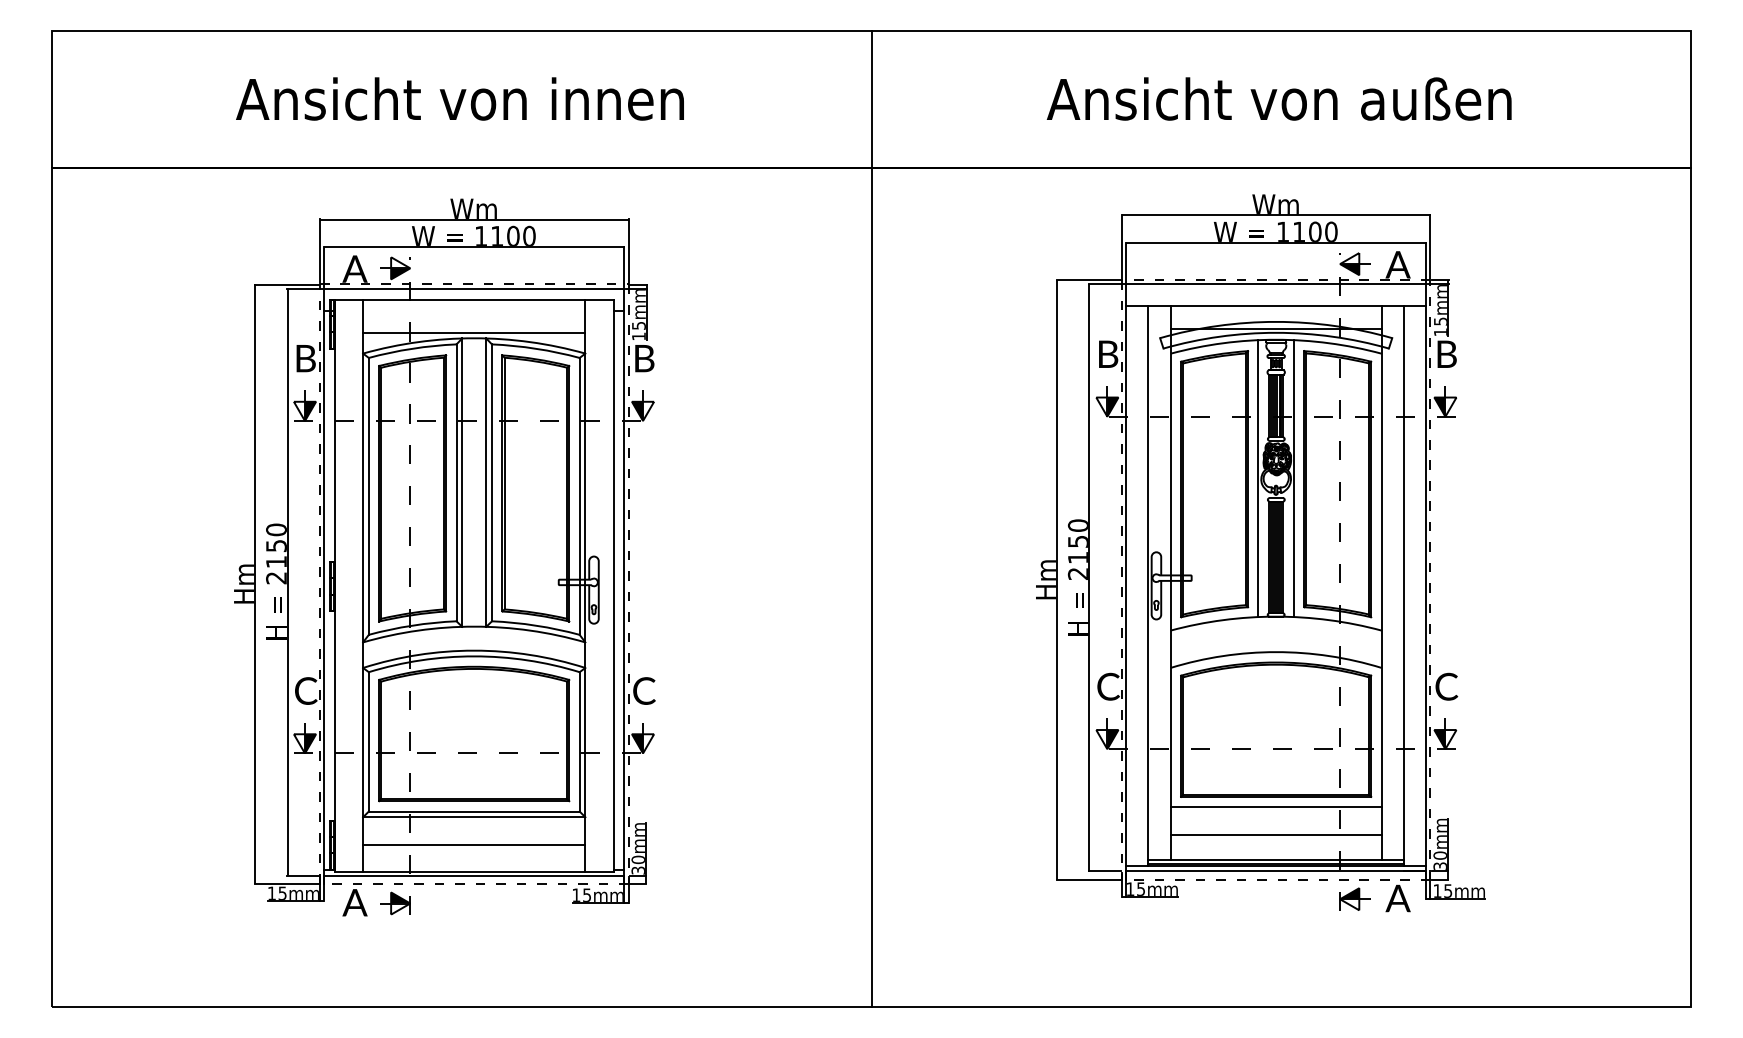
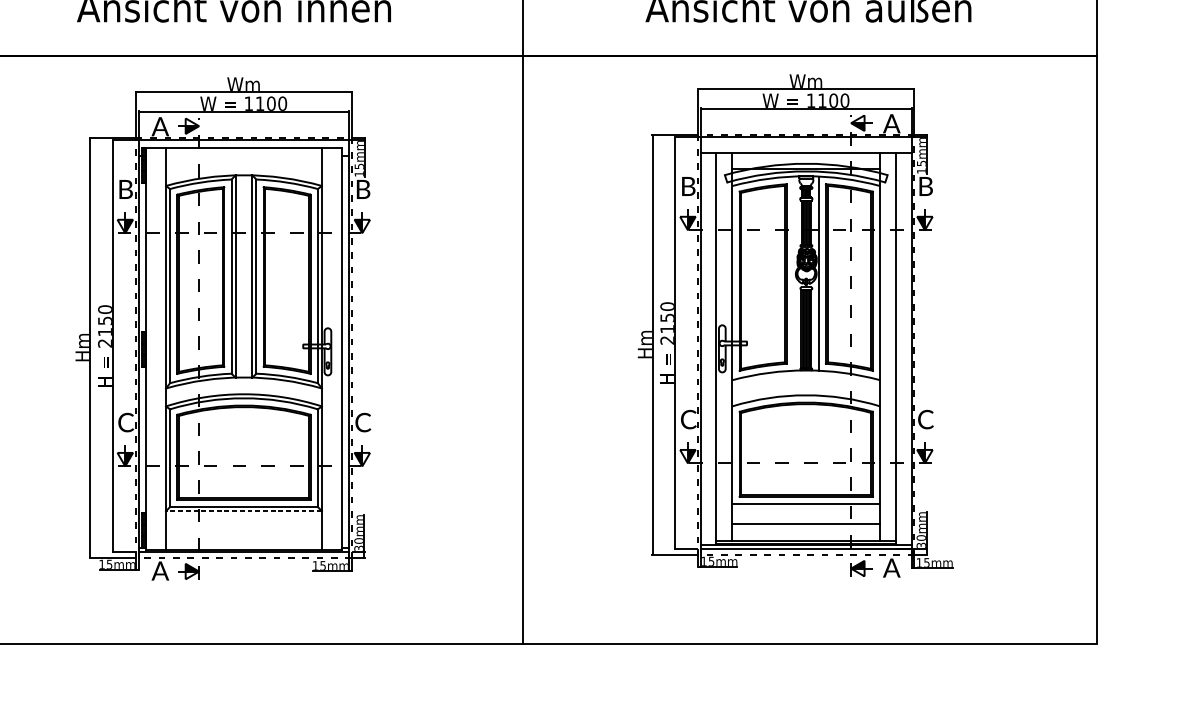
line: (474, 333) -> (244, 171), removed
line: (1258, 478) -> (793, 273), removed
line: (473, 817) -> (243, 511), solid -> dashed
line: (474, 845) -> (244, 530), removed

